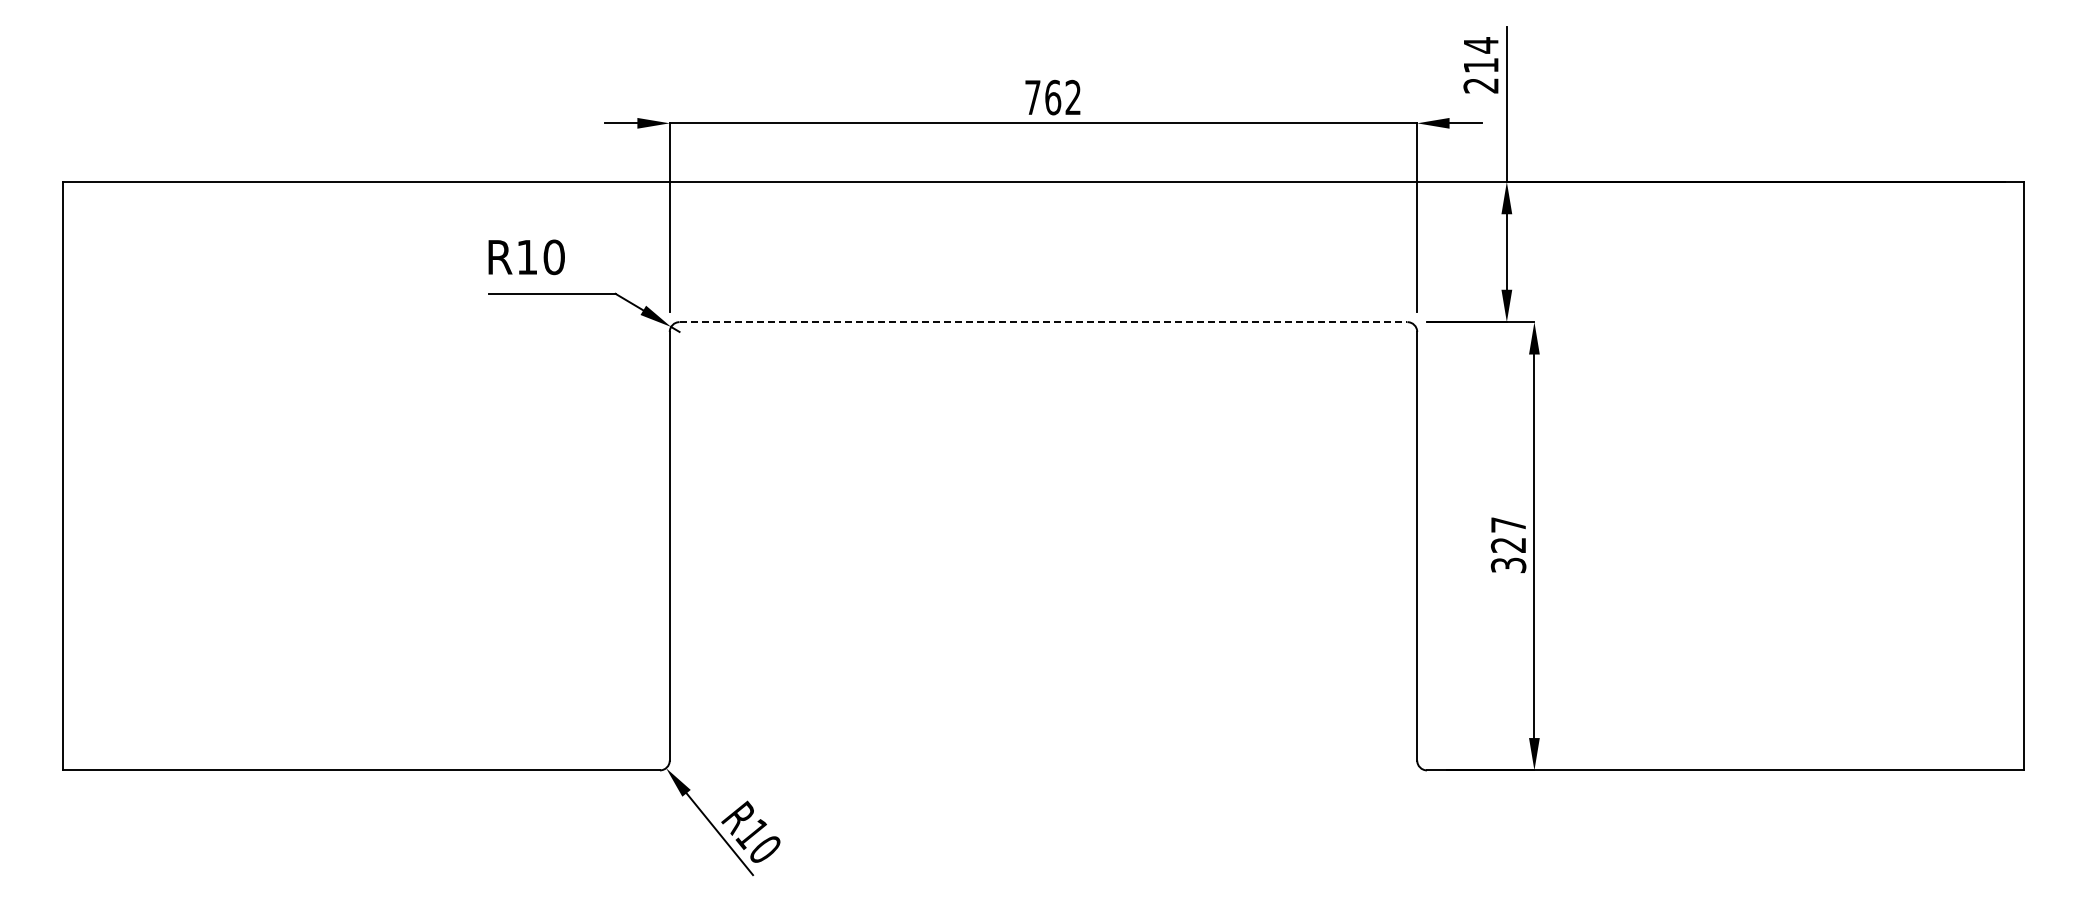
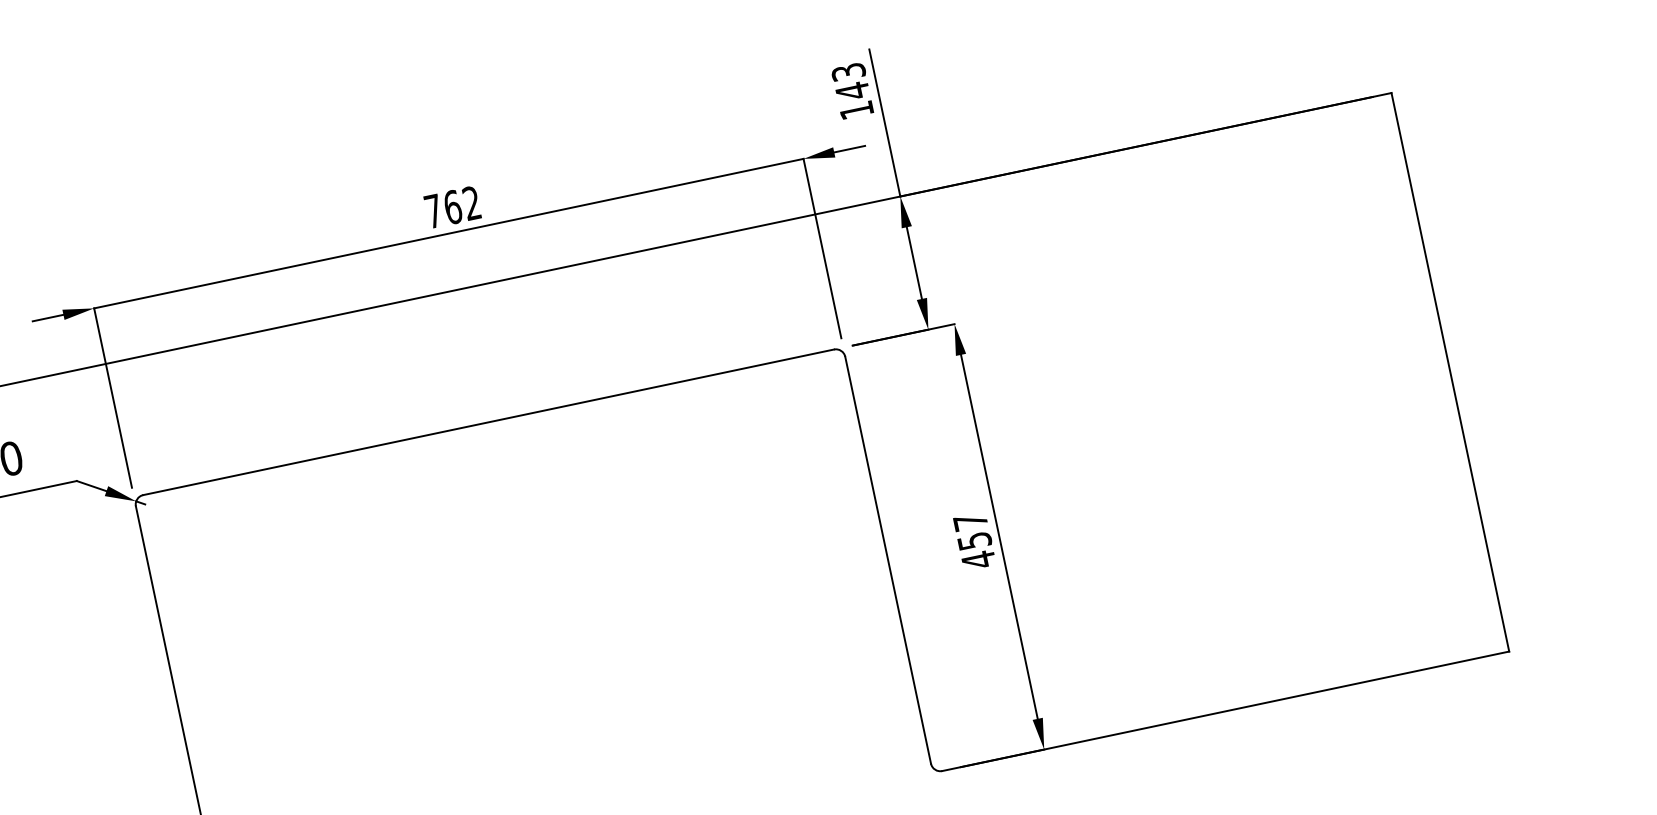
text: (1480, 65) -> (852, 91), 214 -> 143
line: (1043, 322) -> (488, 422), dashed -> solid
text: (1508, 555) -> (976, 550), 327 -> 457

